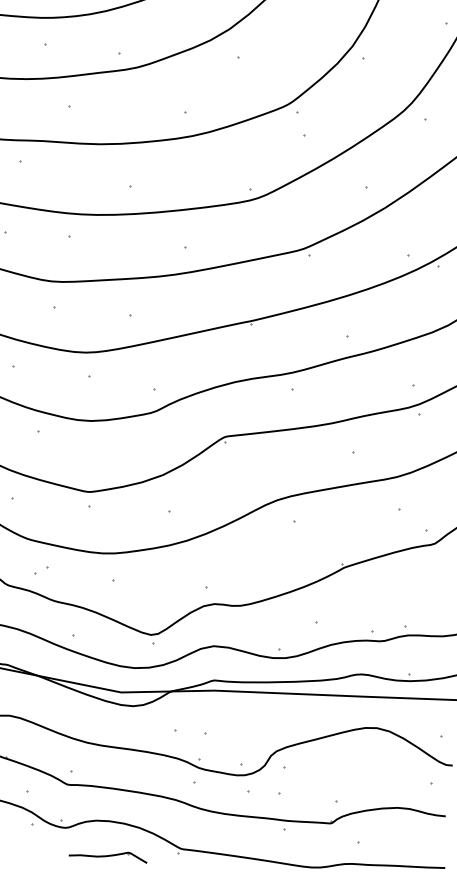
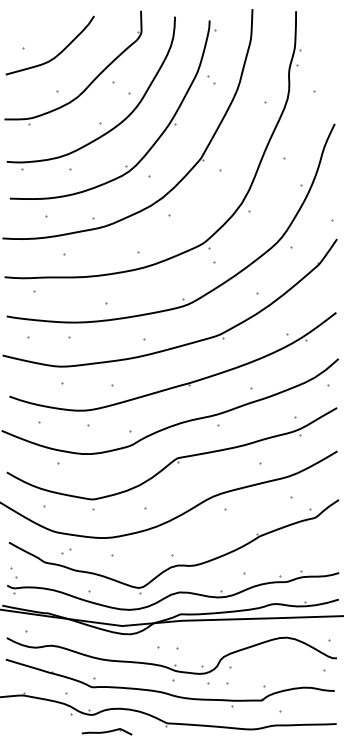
part: (107, 855) -> (106, 731), moved

